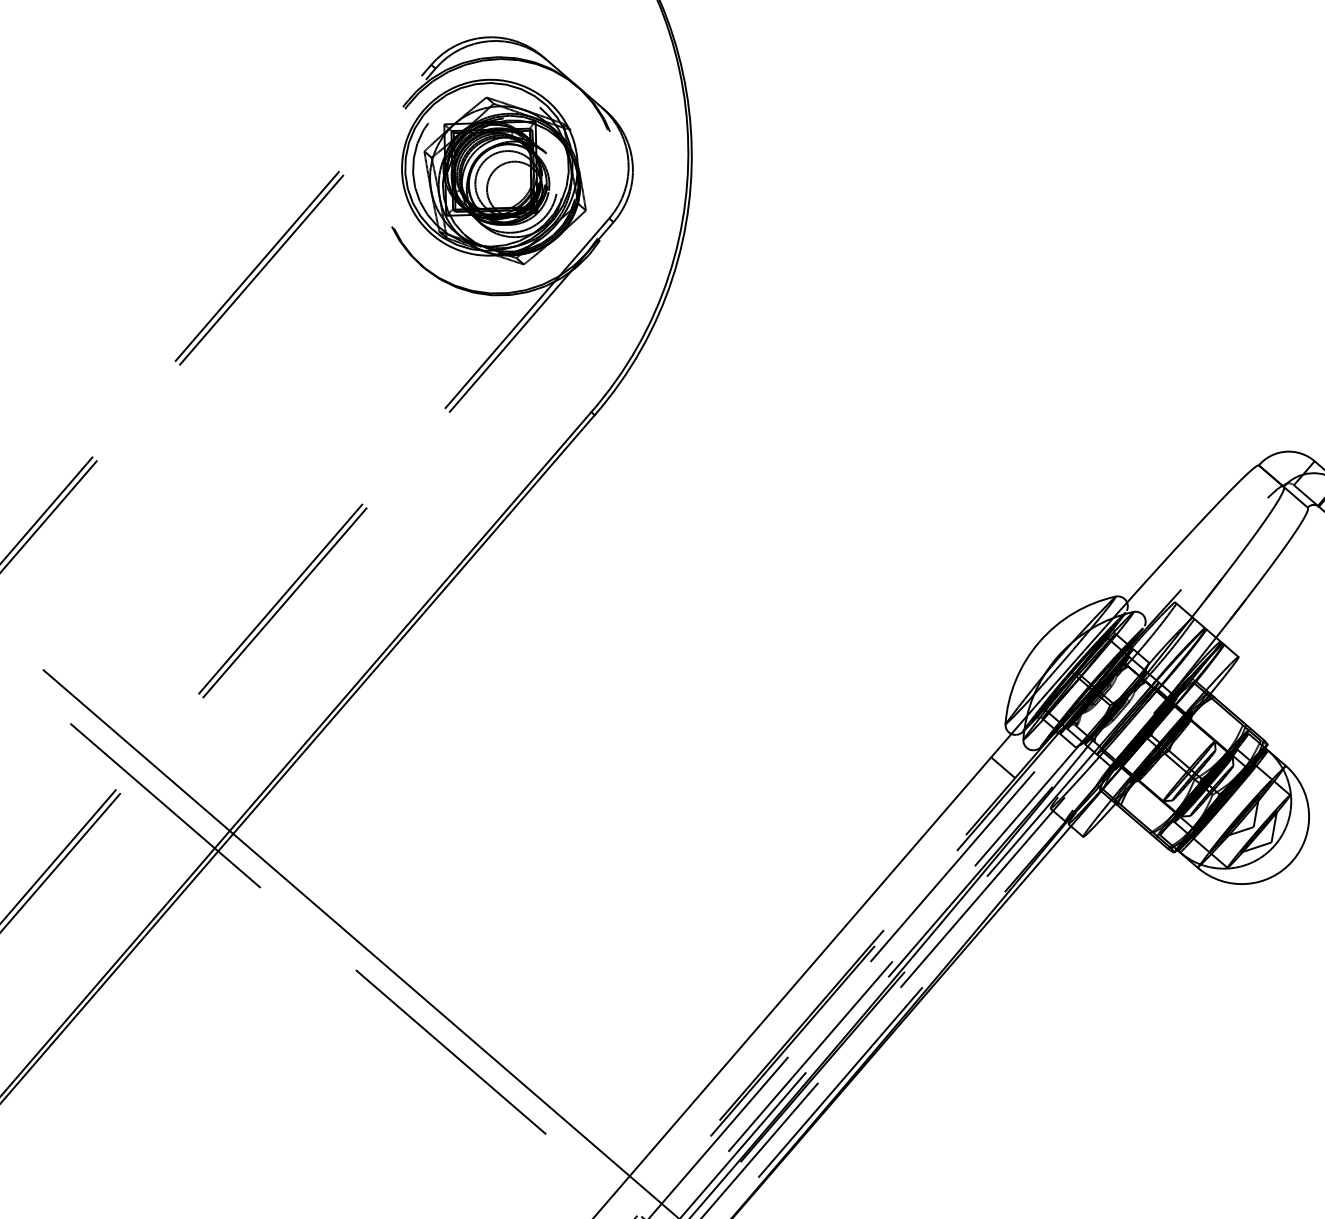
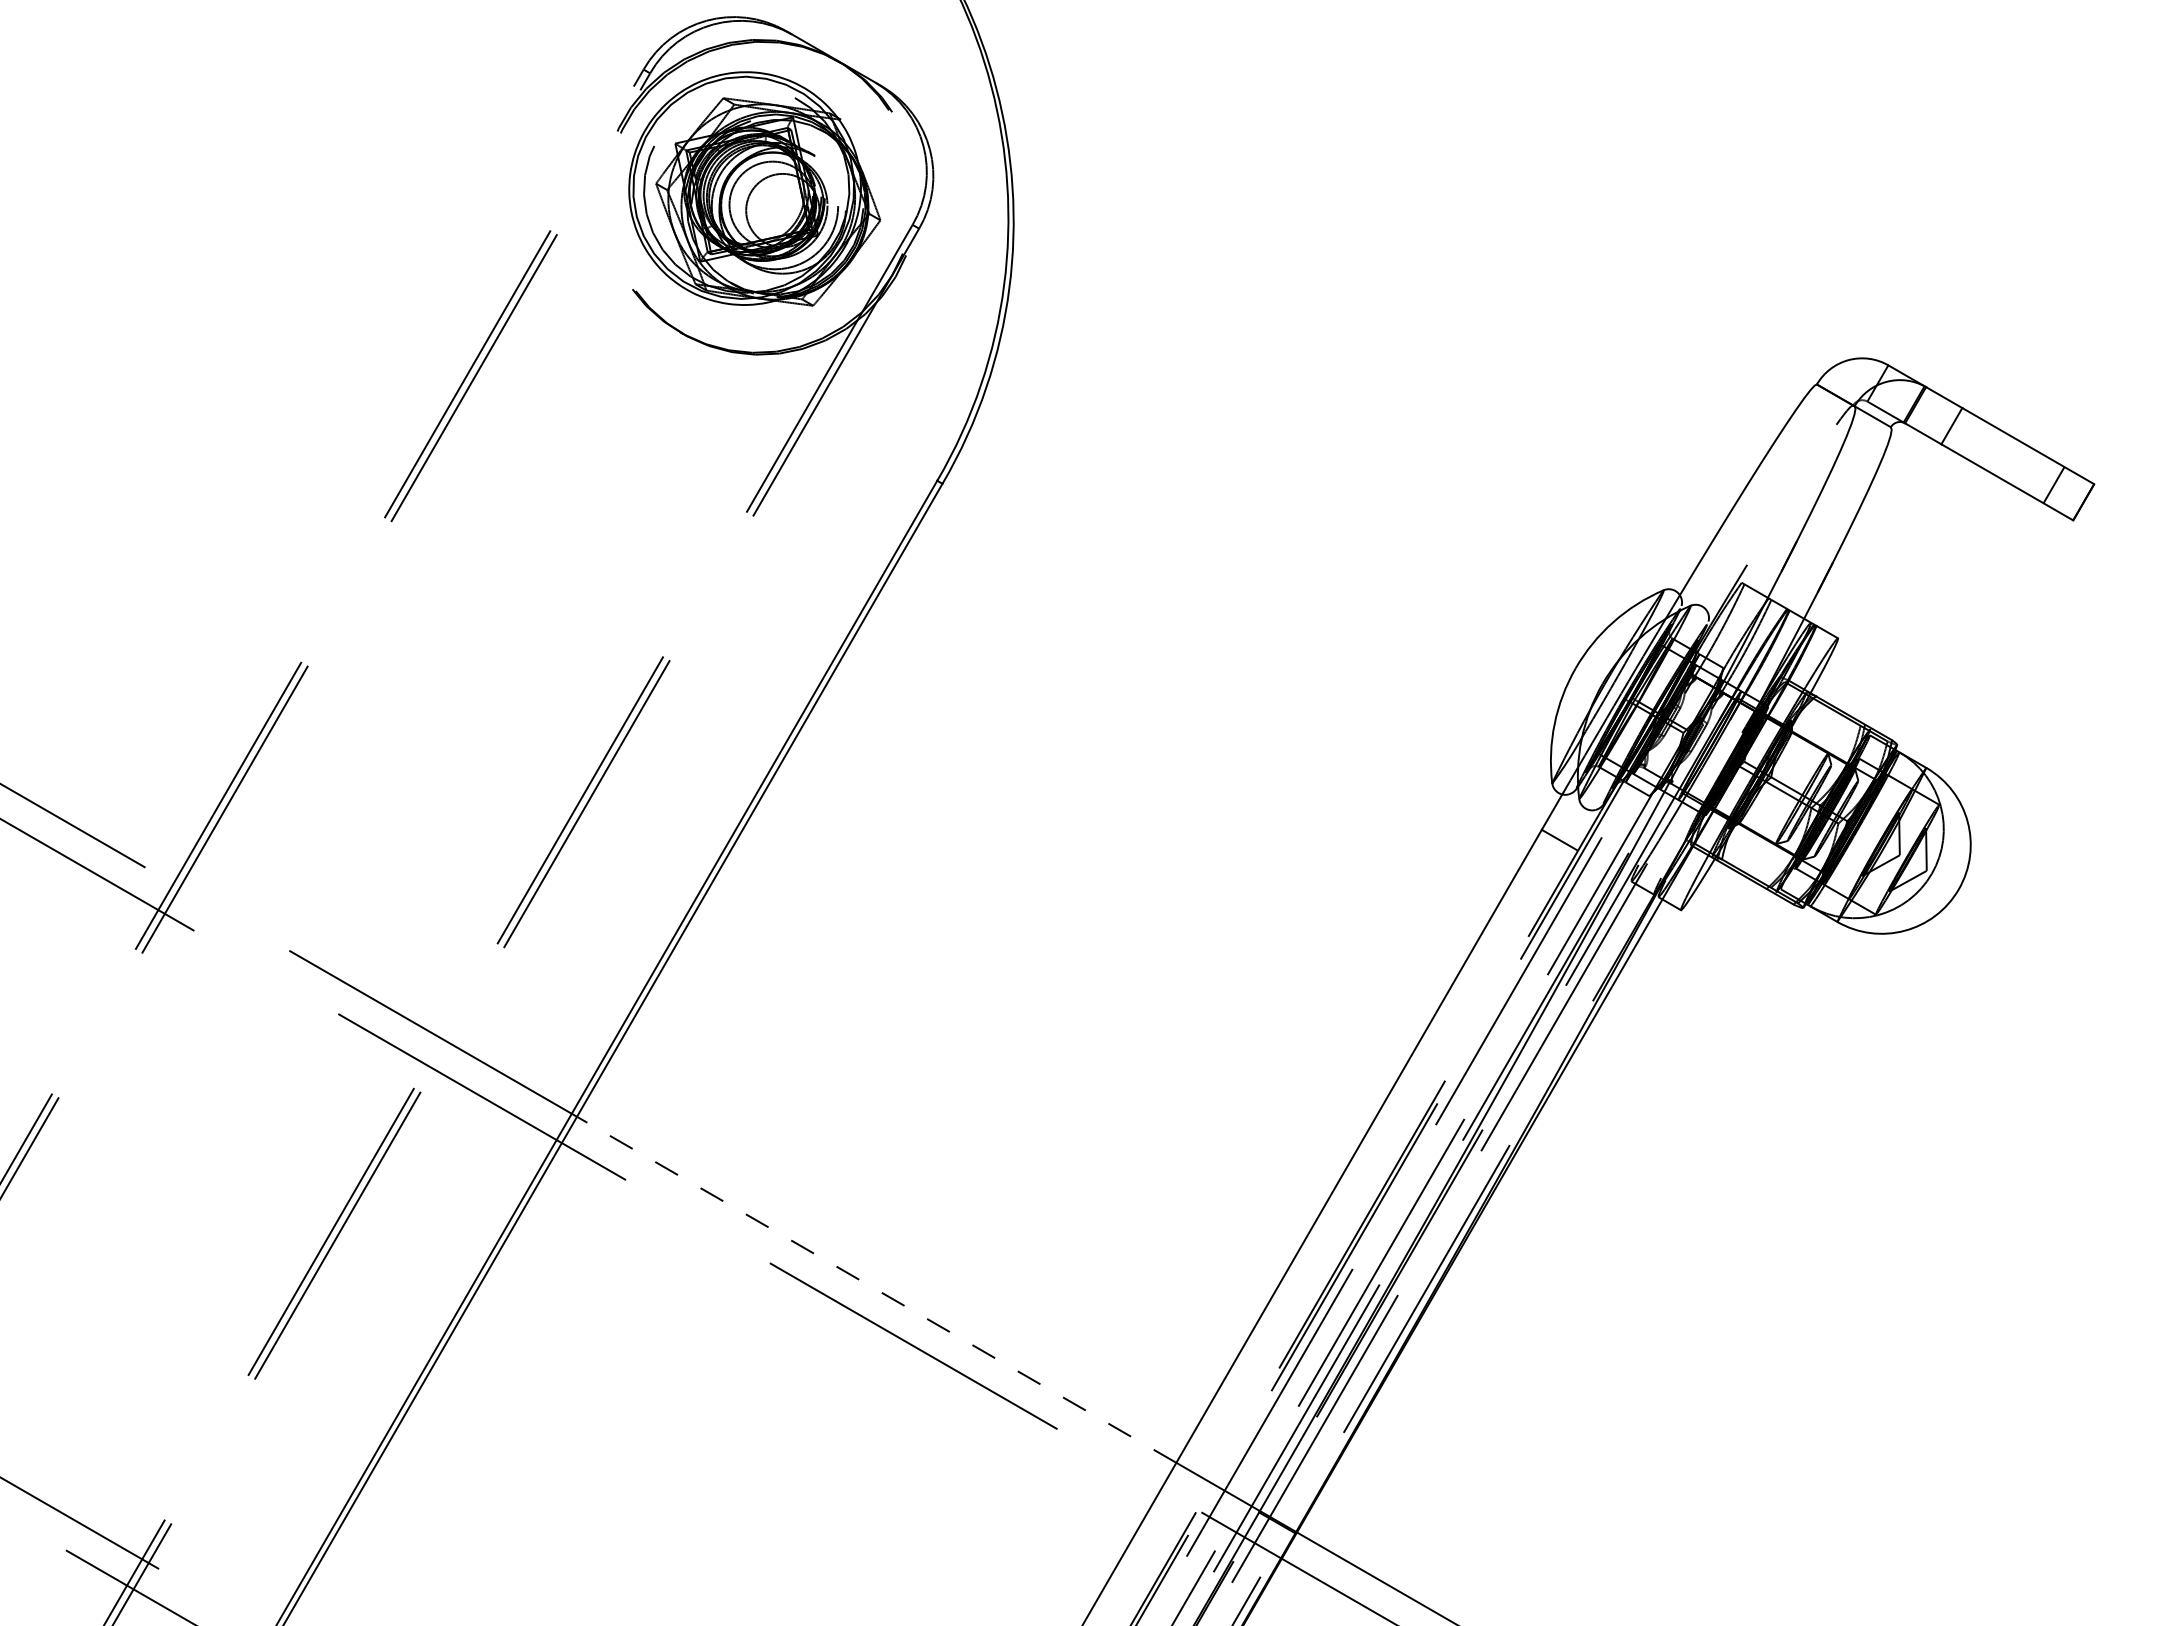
line: (431, 1004) -> (876, 1289), solid -> dashed

